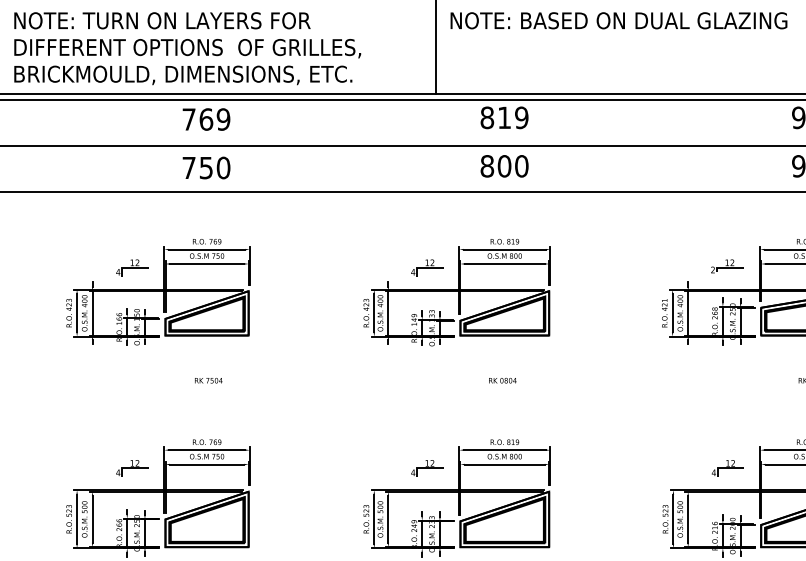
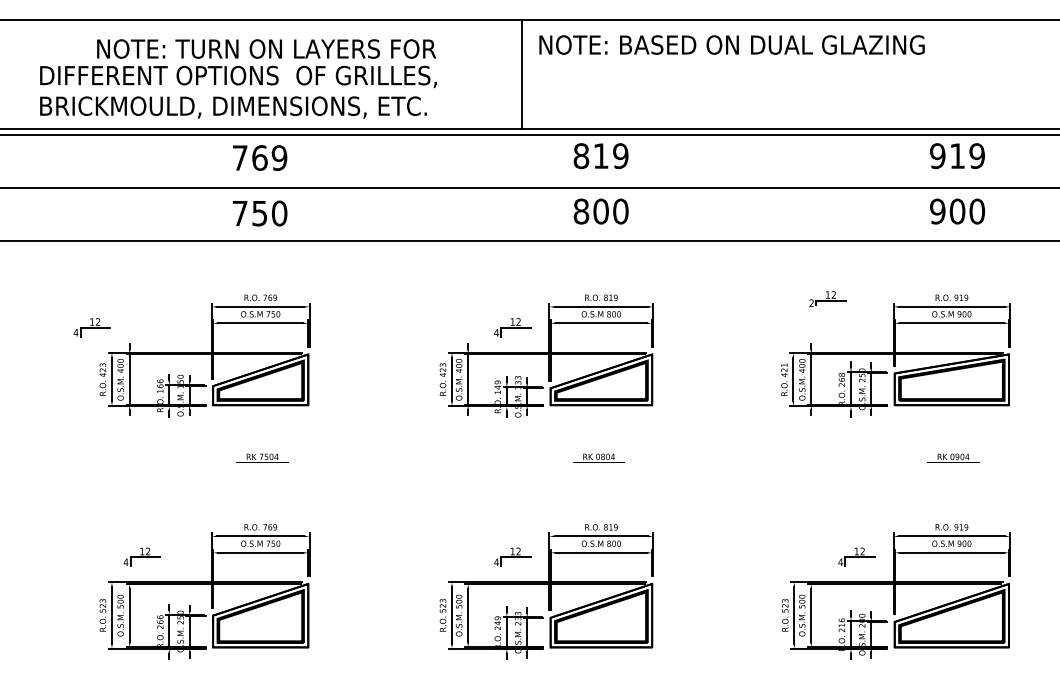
text: (162, 20) -> (266, 48), moved
part: (726, 265) -> (827, 298), moved
part: (131, 267) -> (91, 327), moved
part: (131, 467) -> (141, 556), moved

